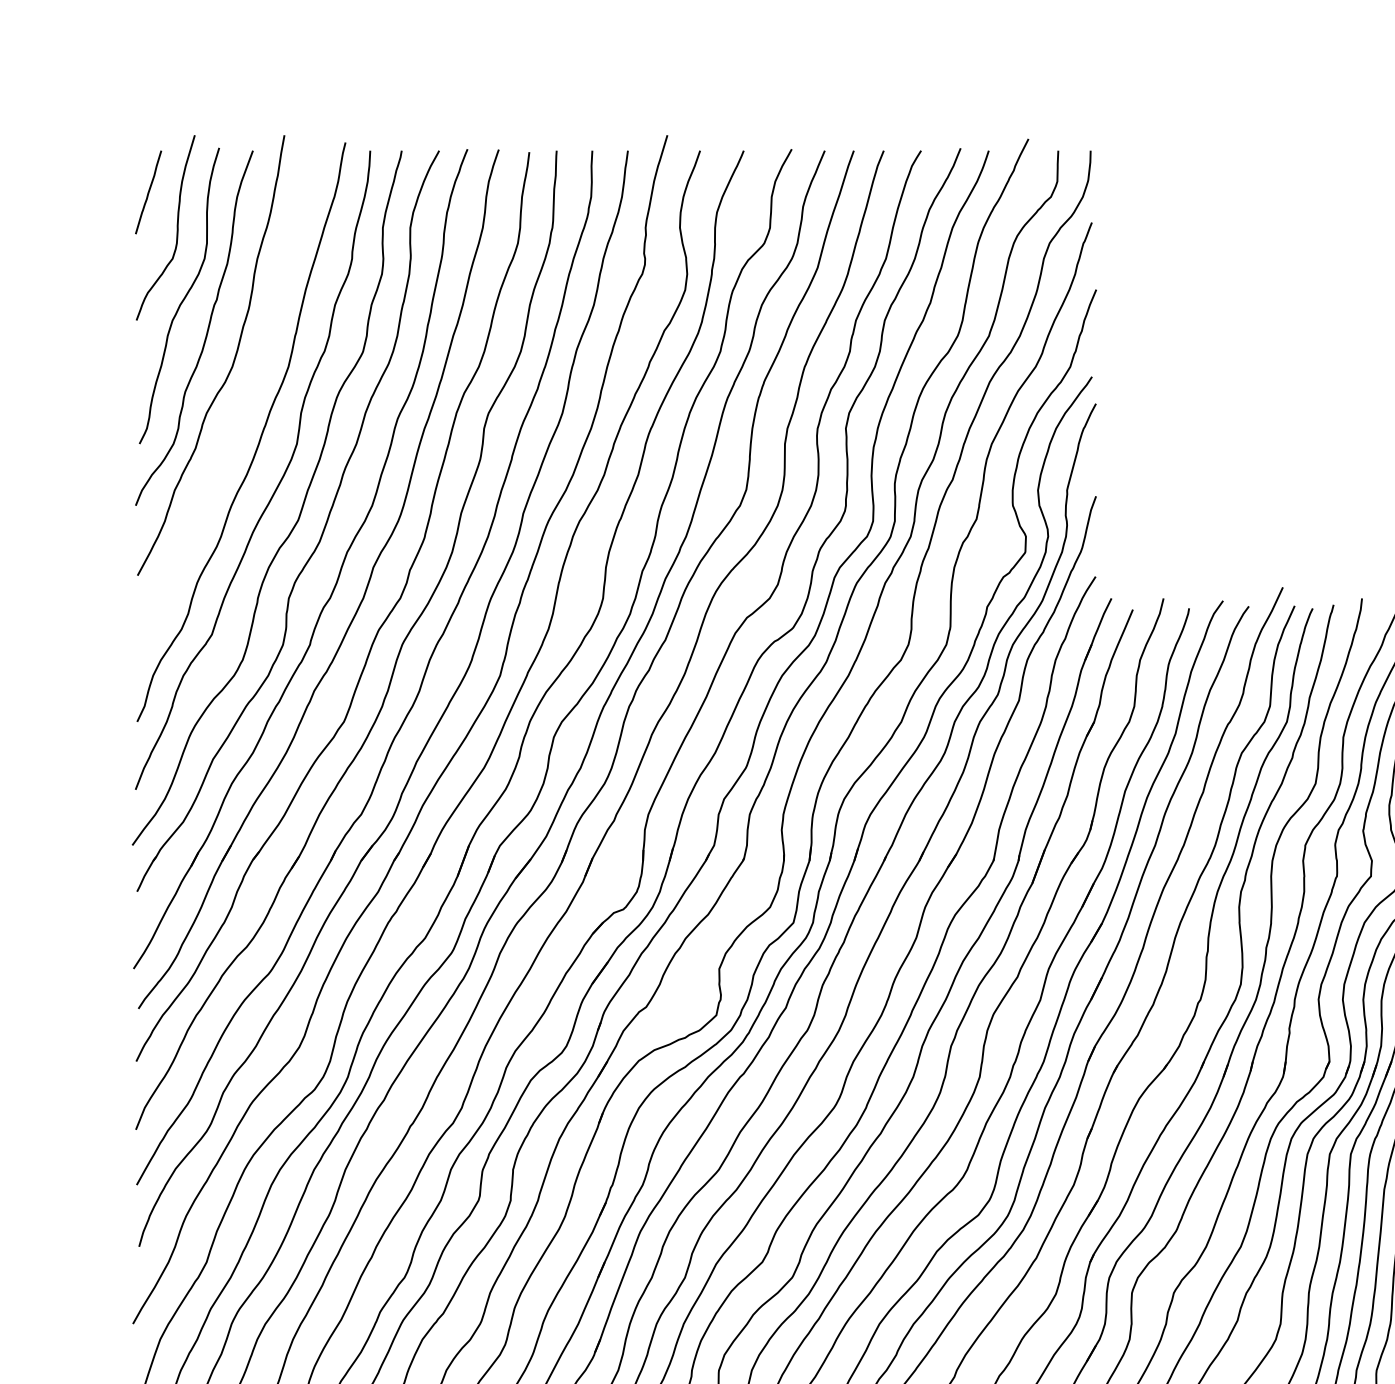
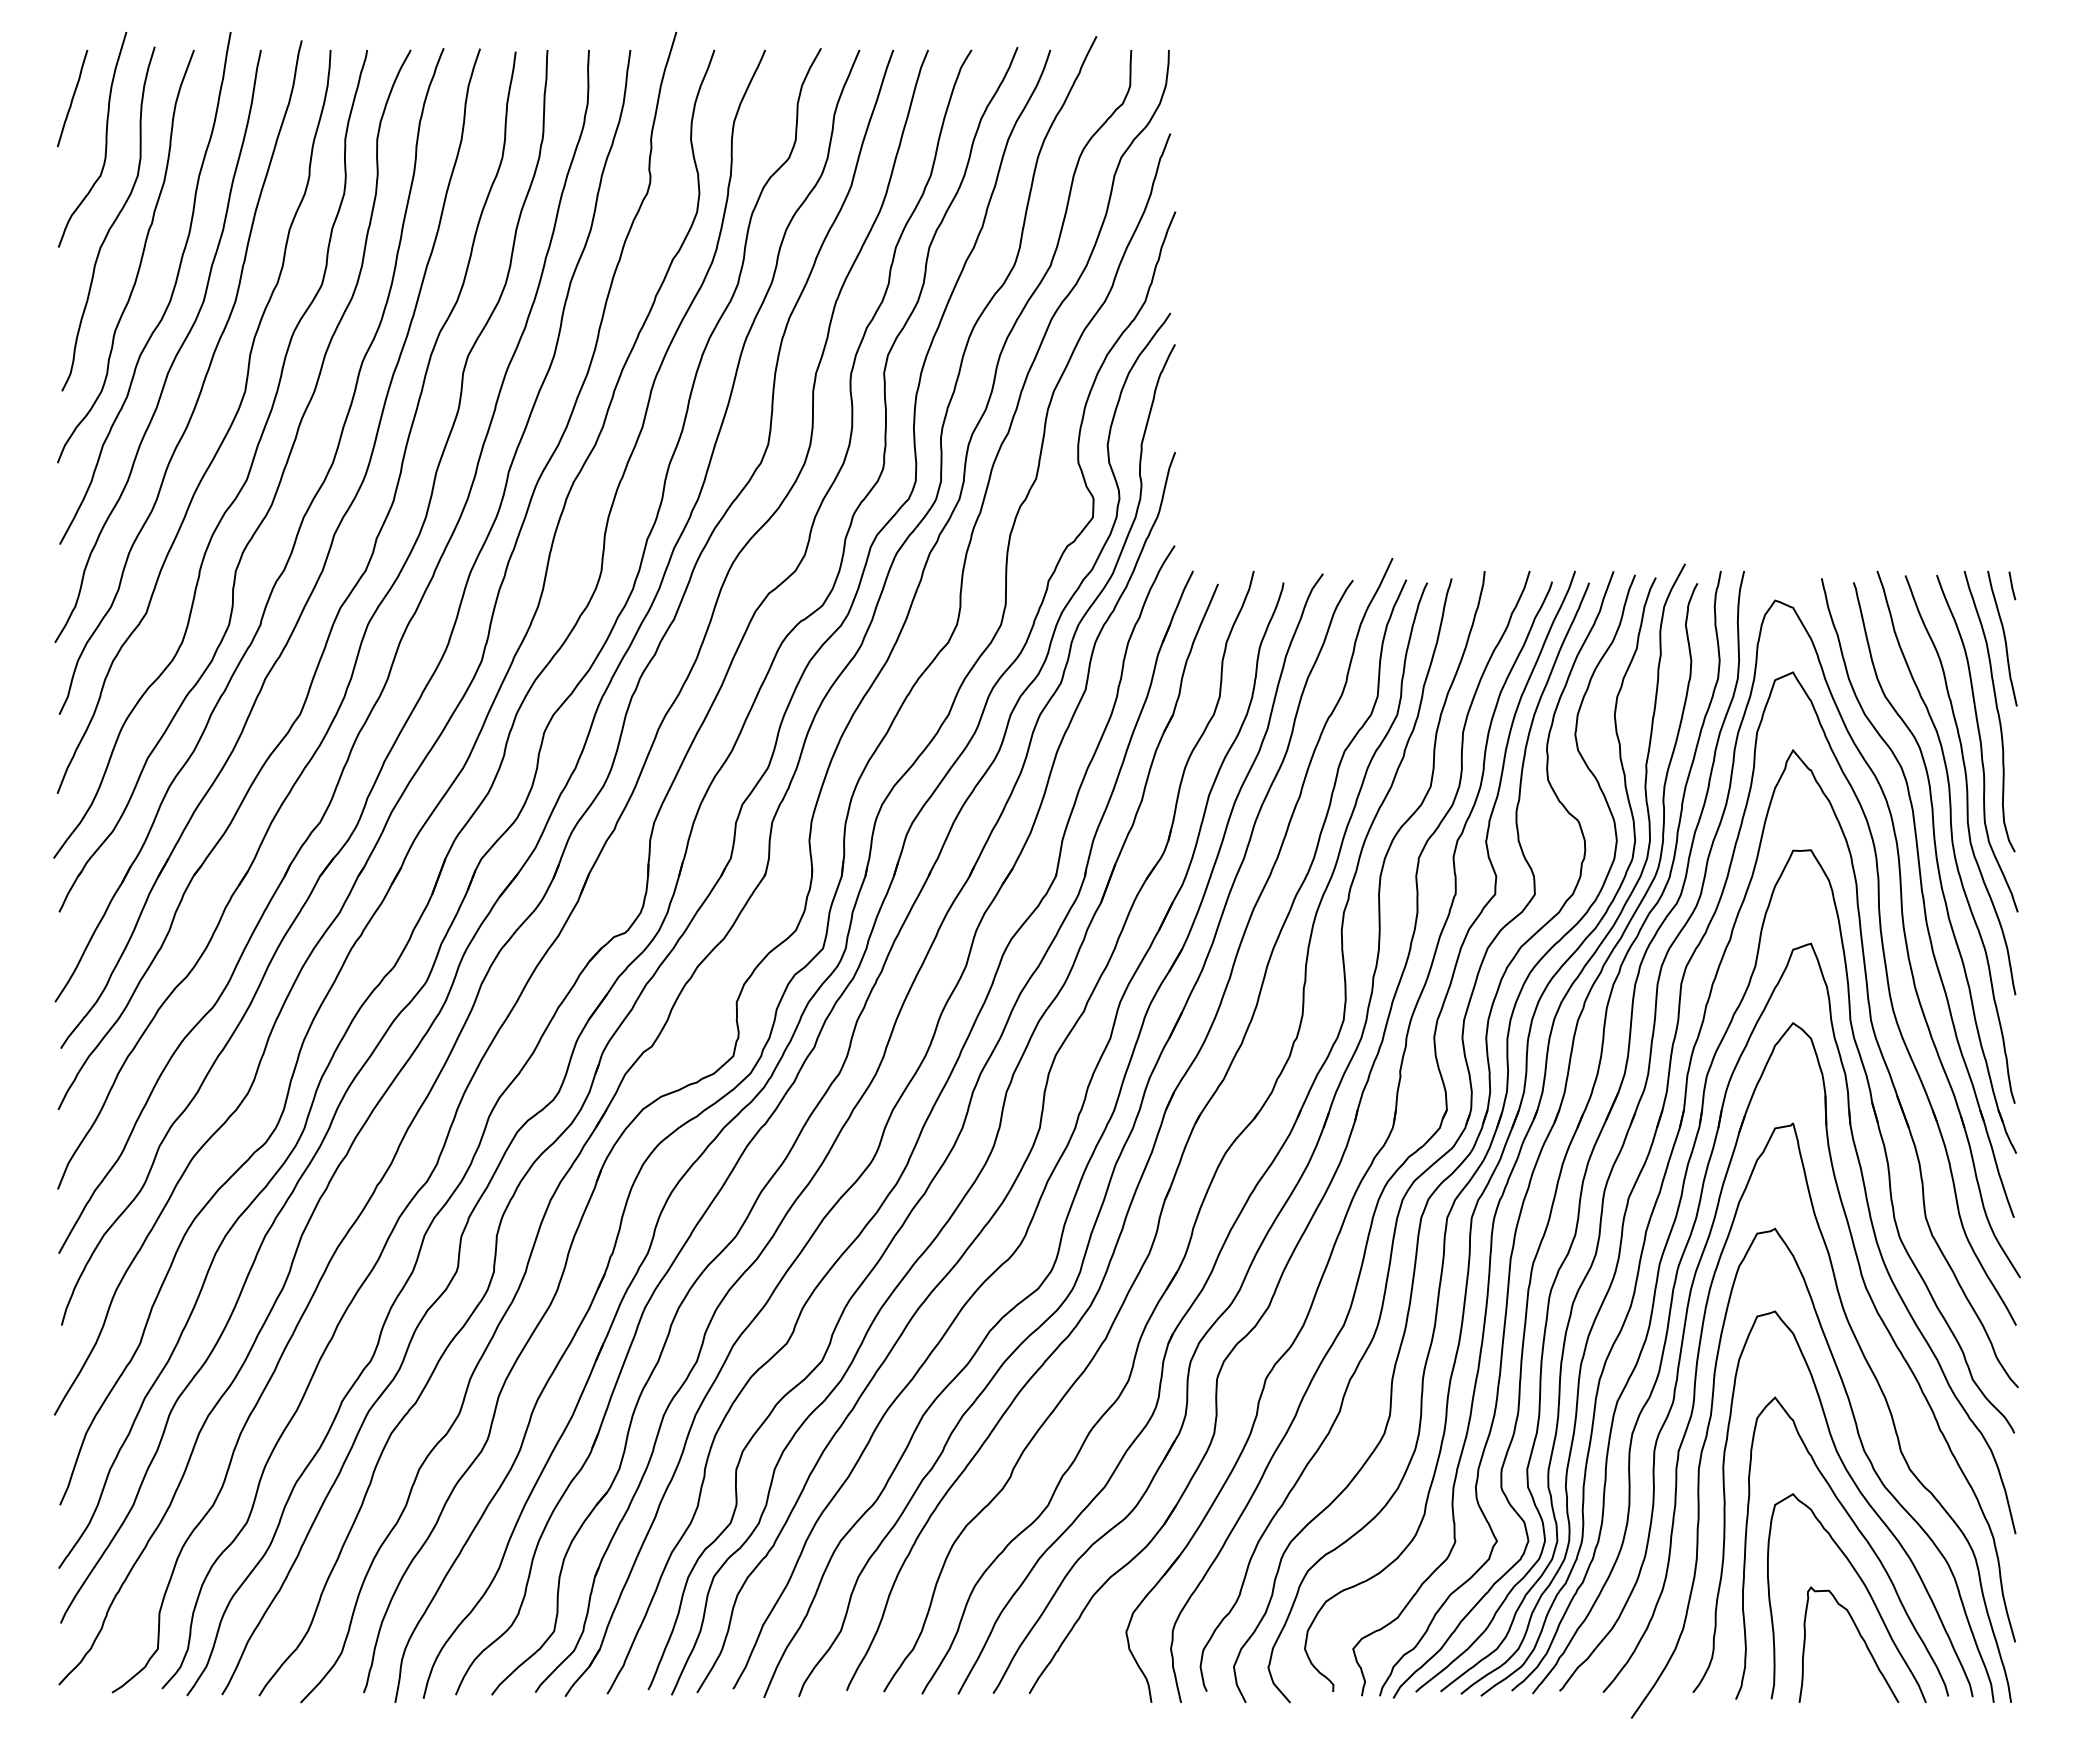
curve: (237, 412) -> (175, 354), added

